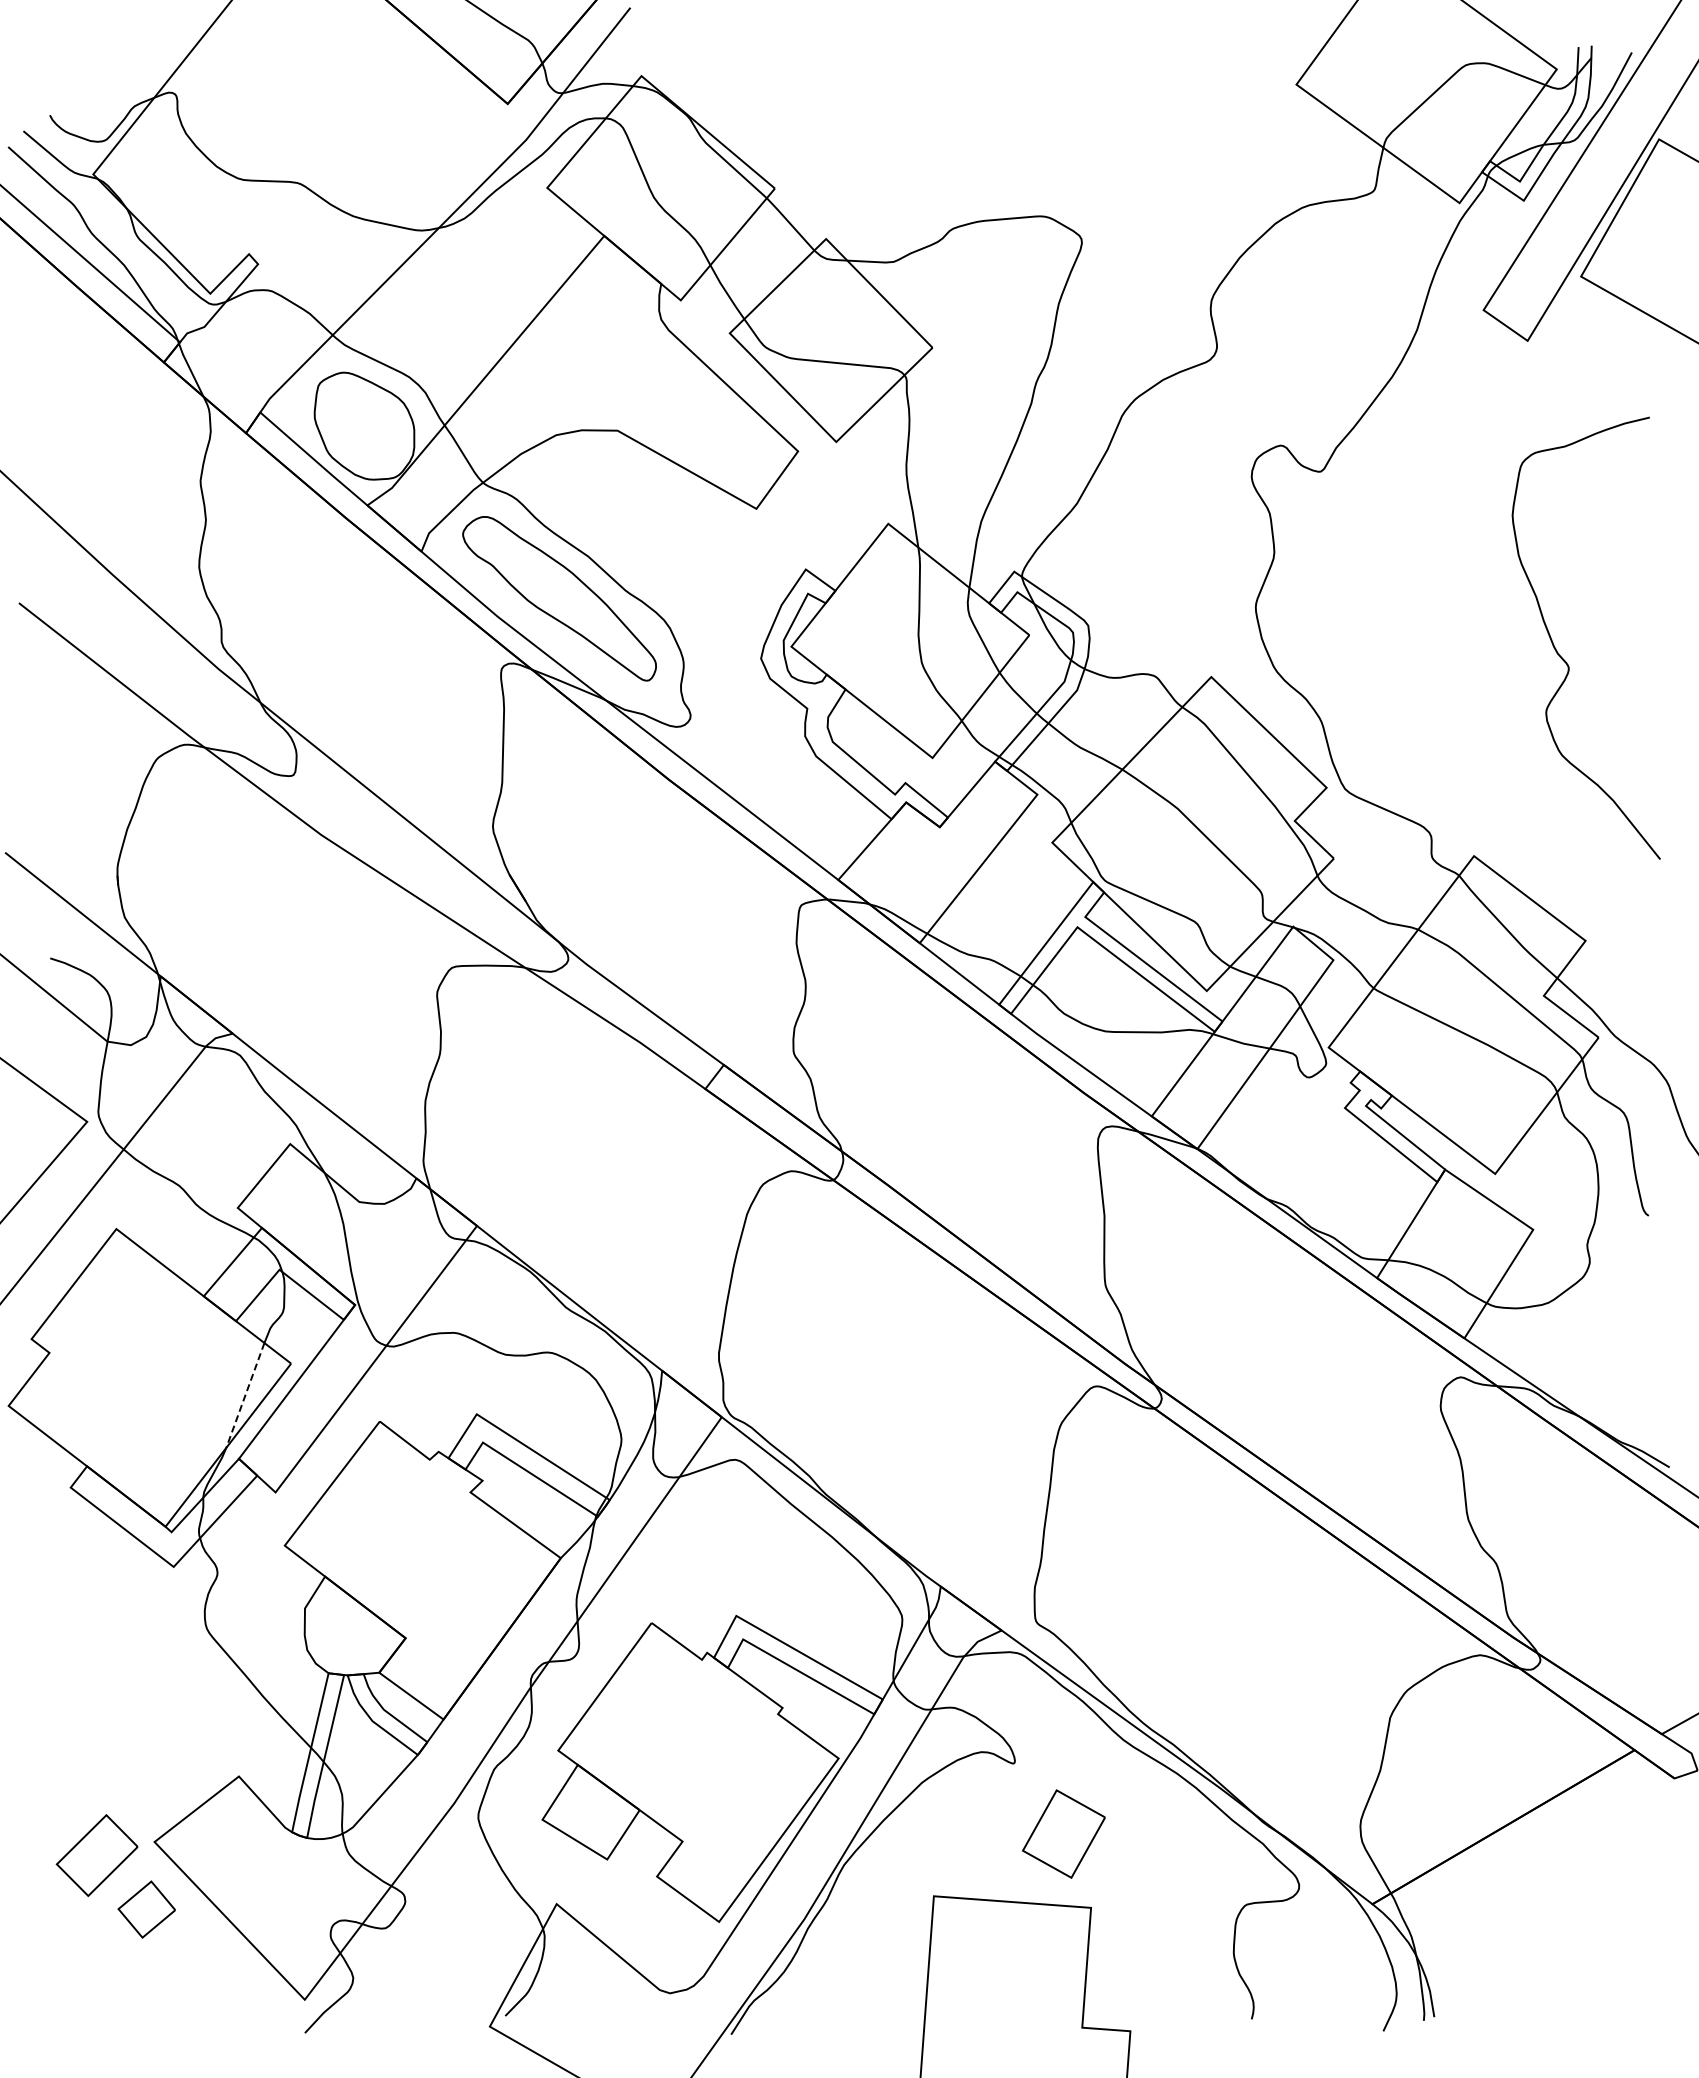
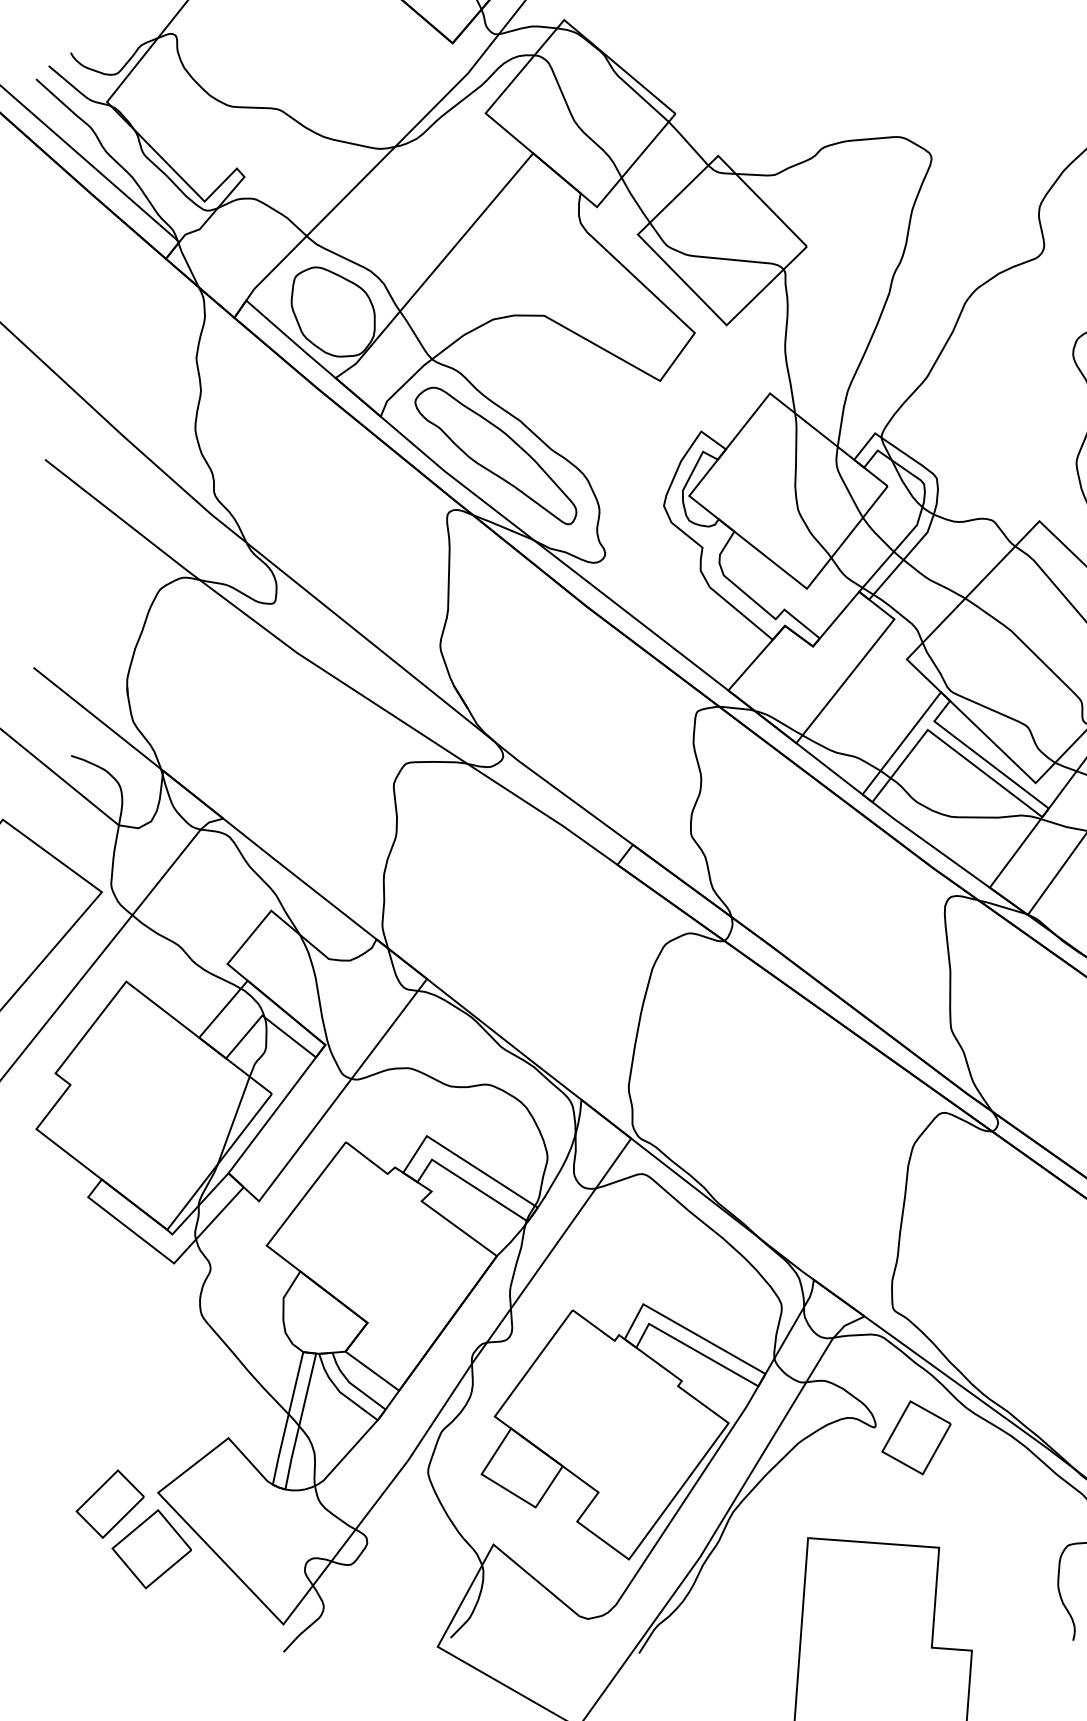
line: (245, 1395) -> (233, 1120), dashed -> solid
part: (1063, 1833) -> (916, 1437), moved
part: (146, 1909) -> (151, 1549), size x1.67

